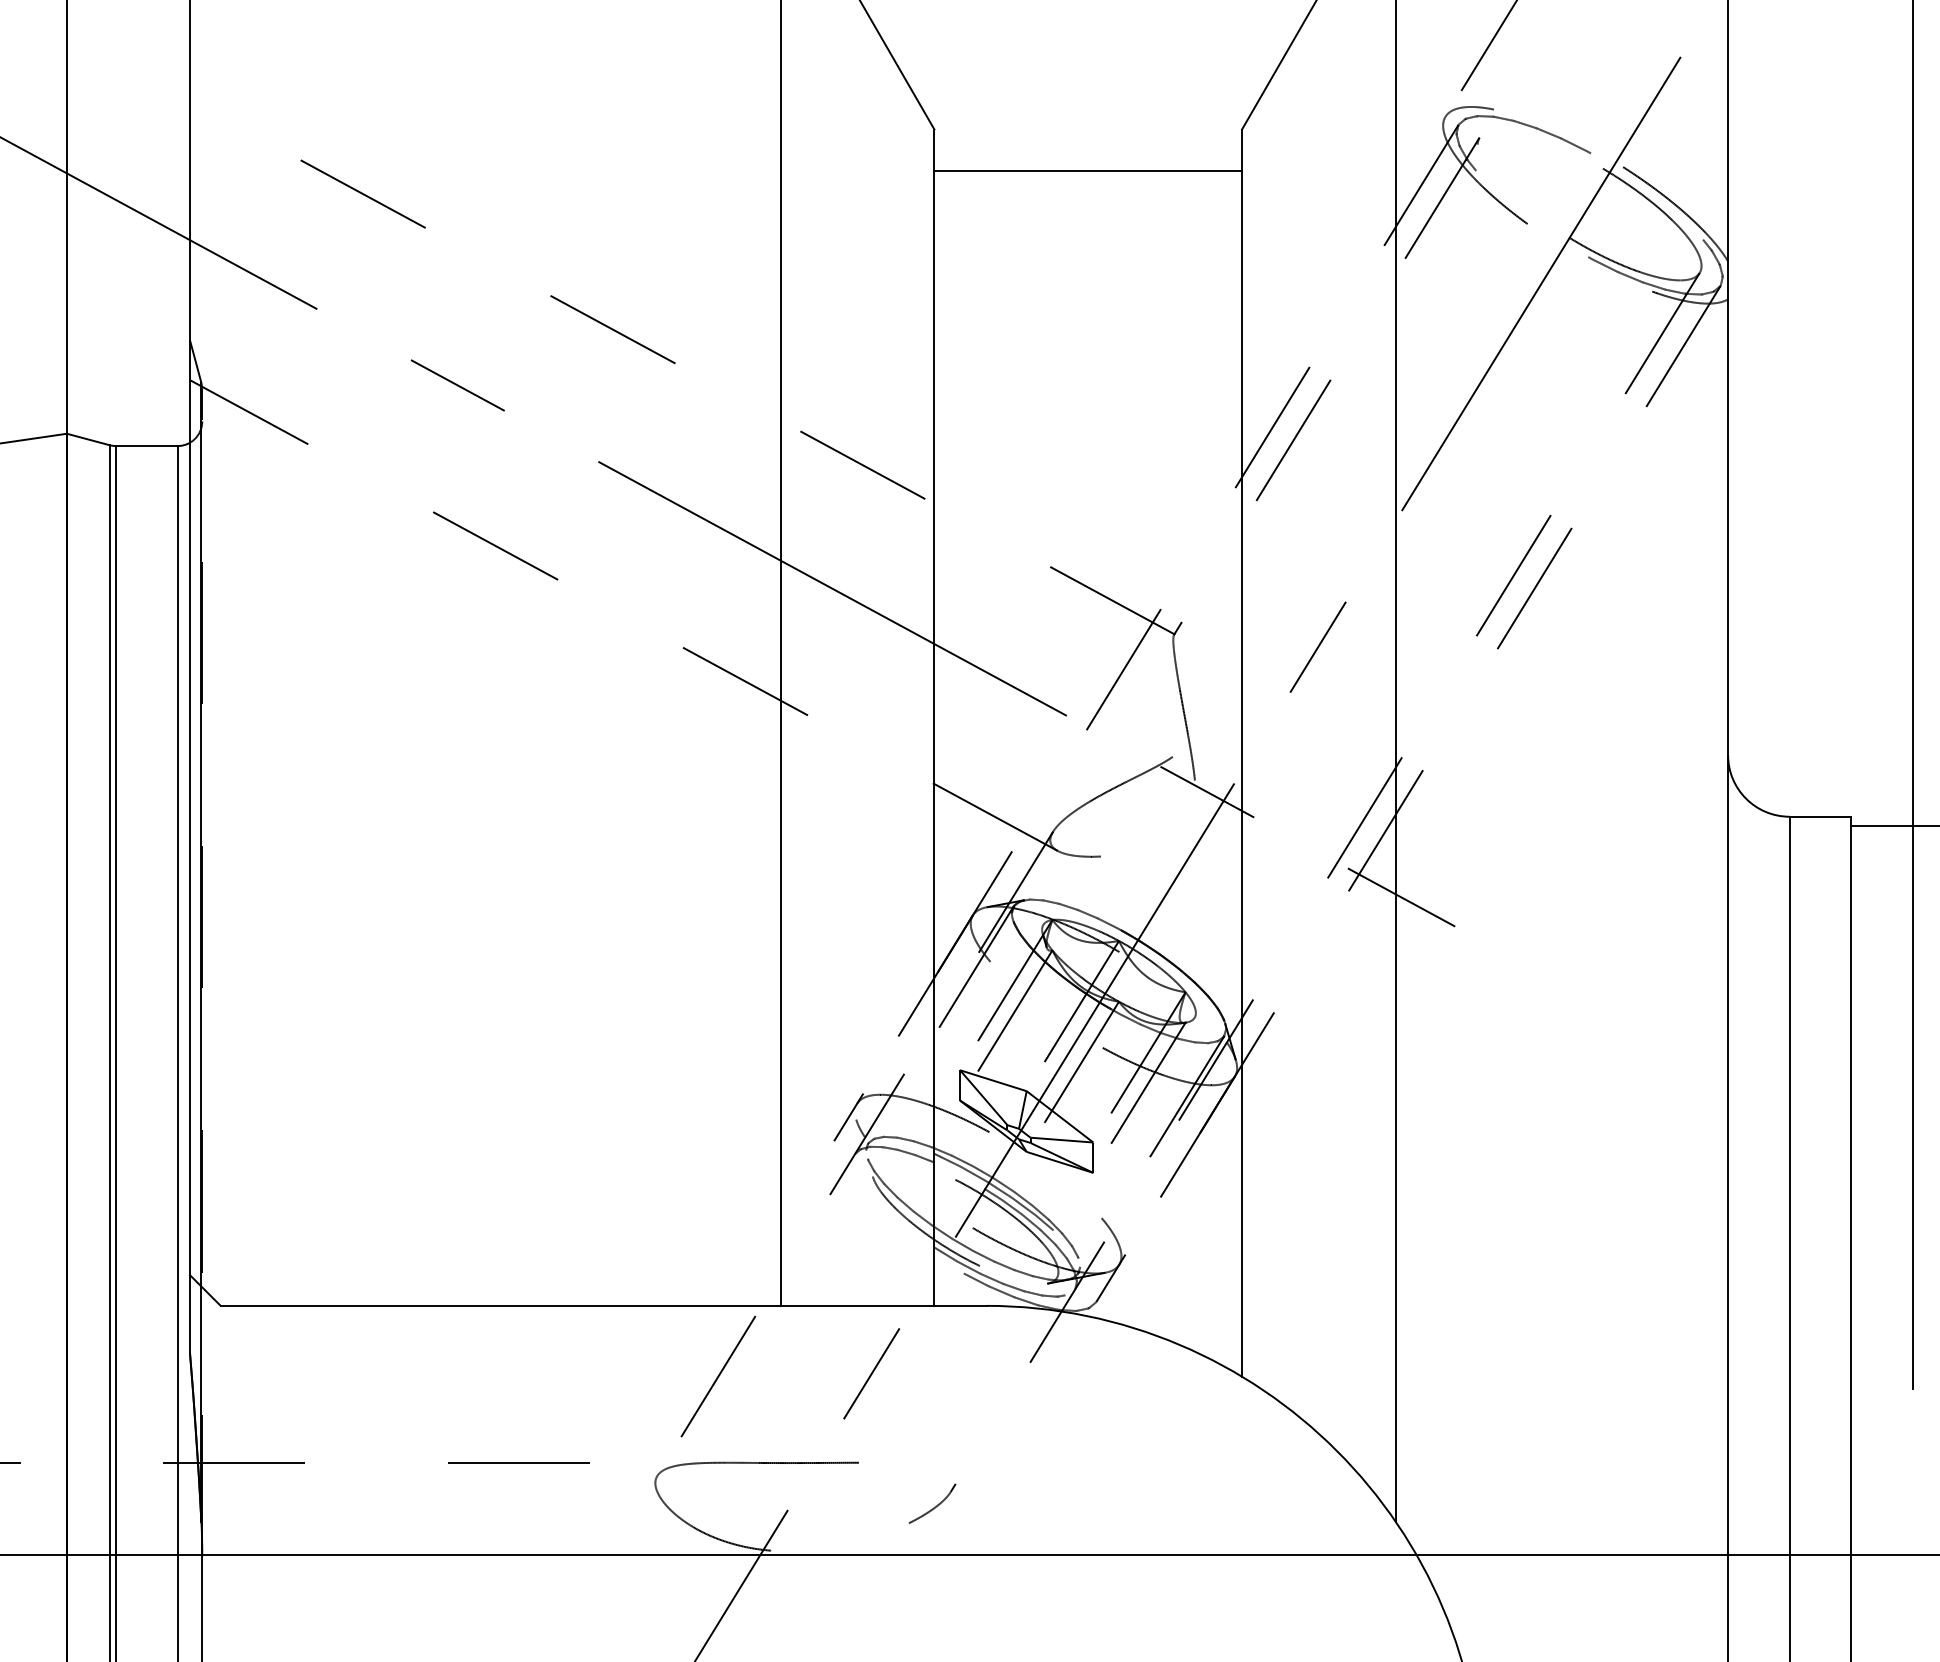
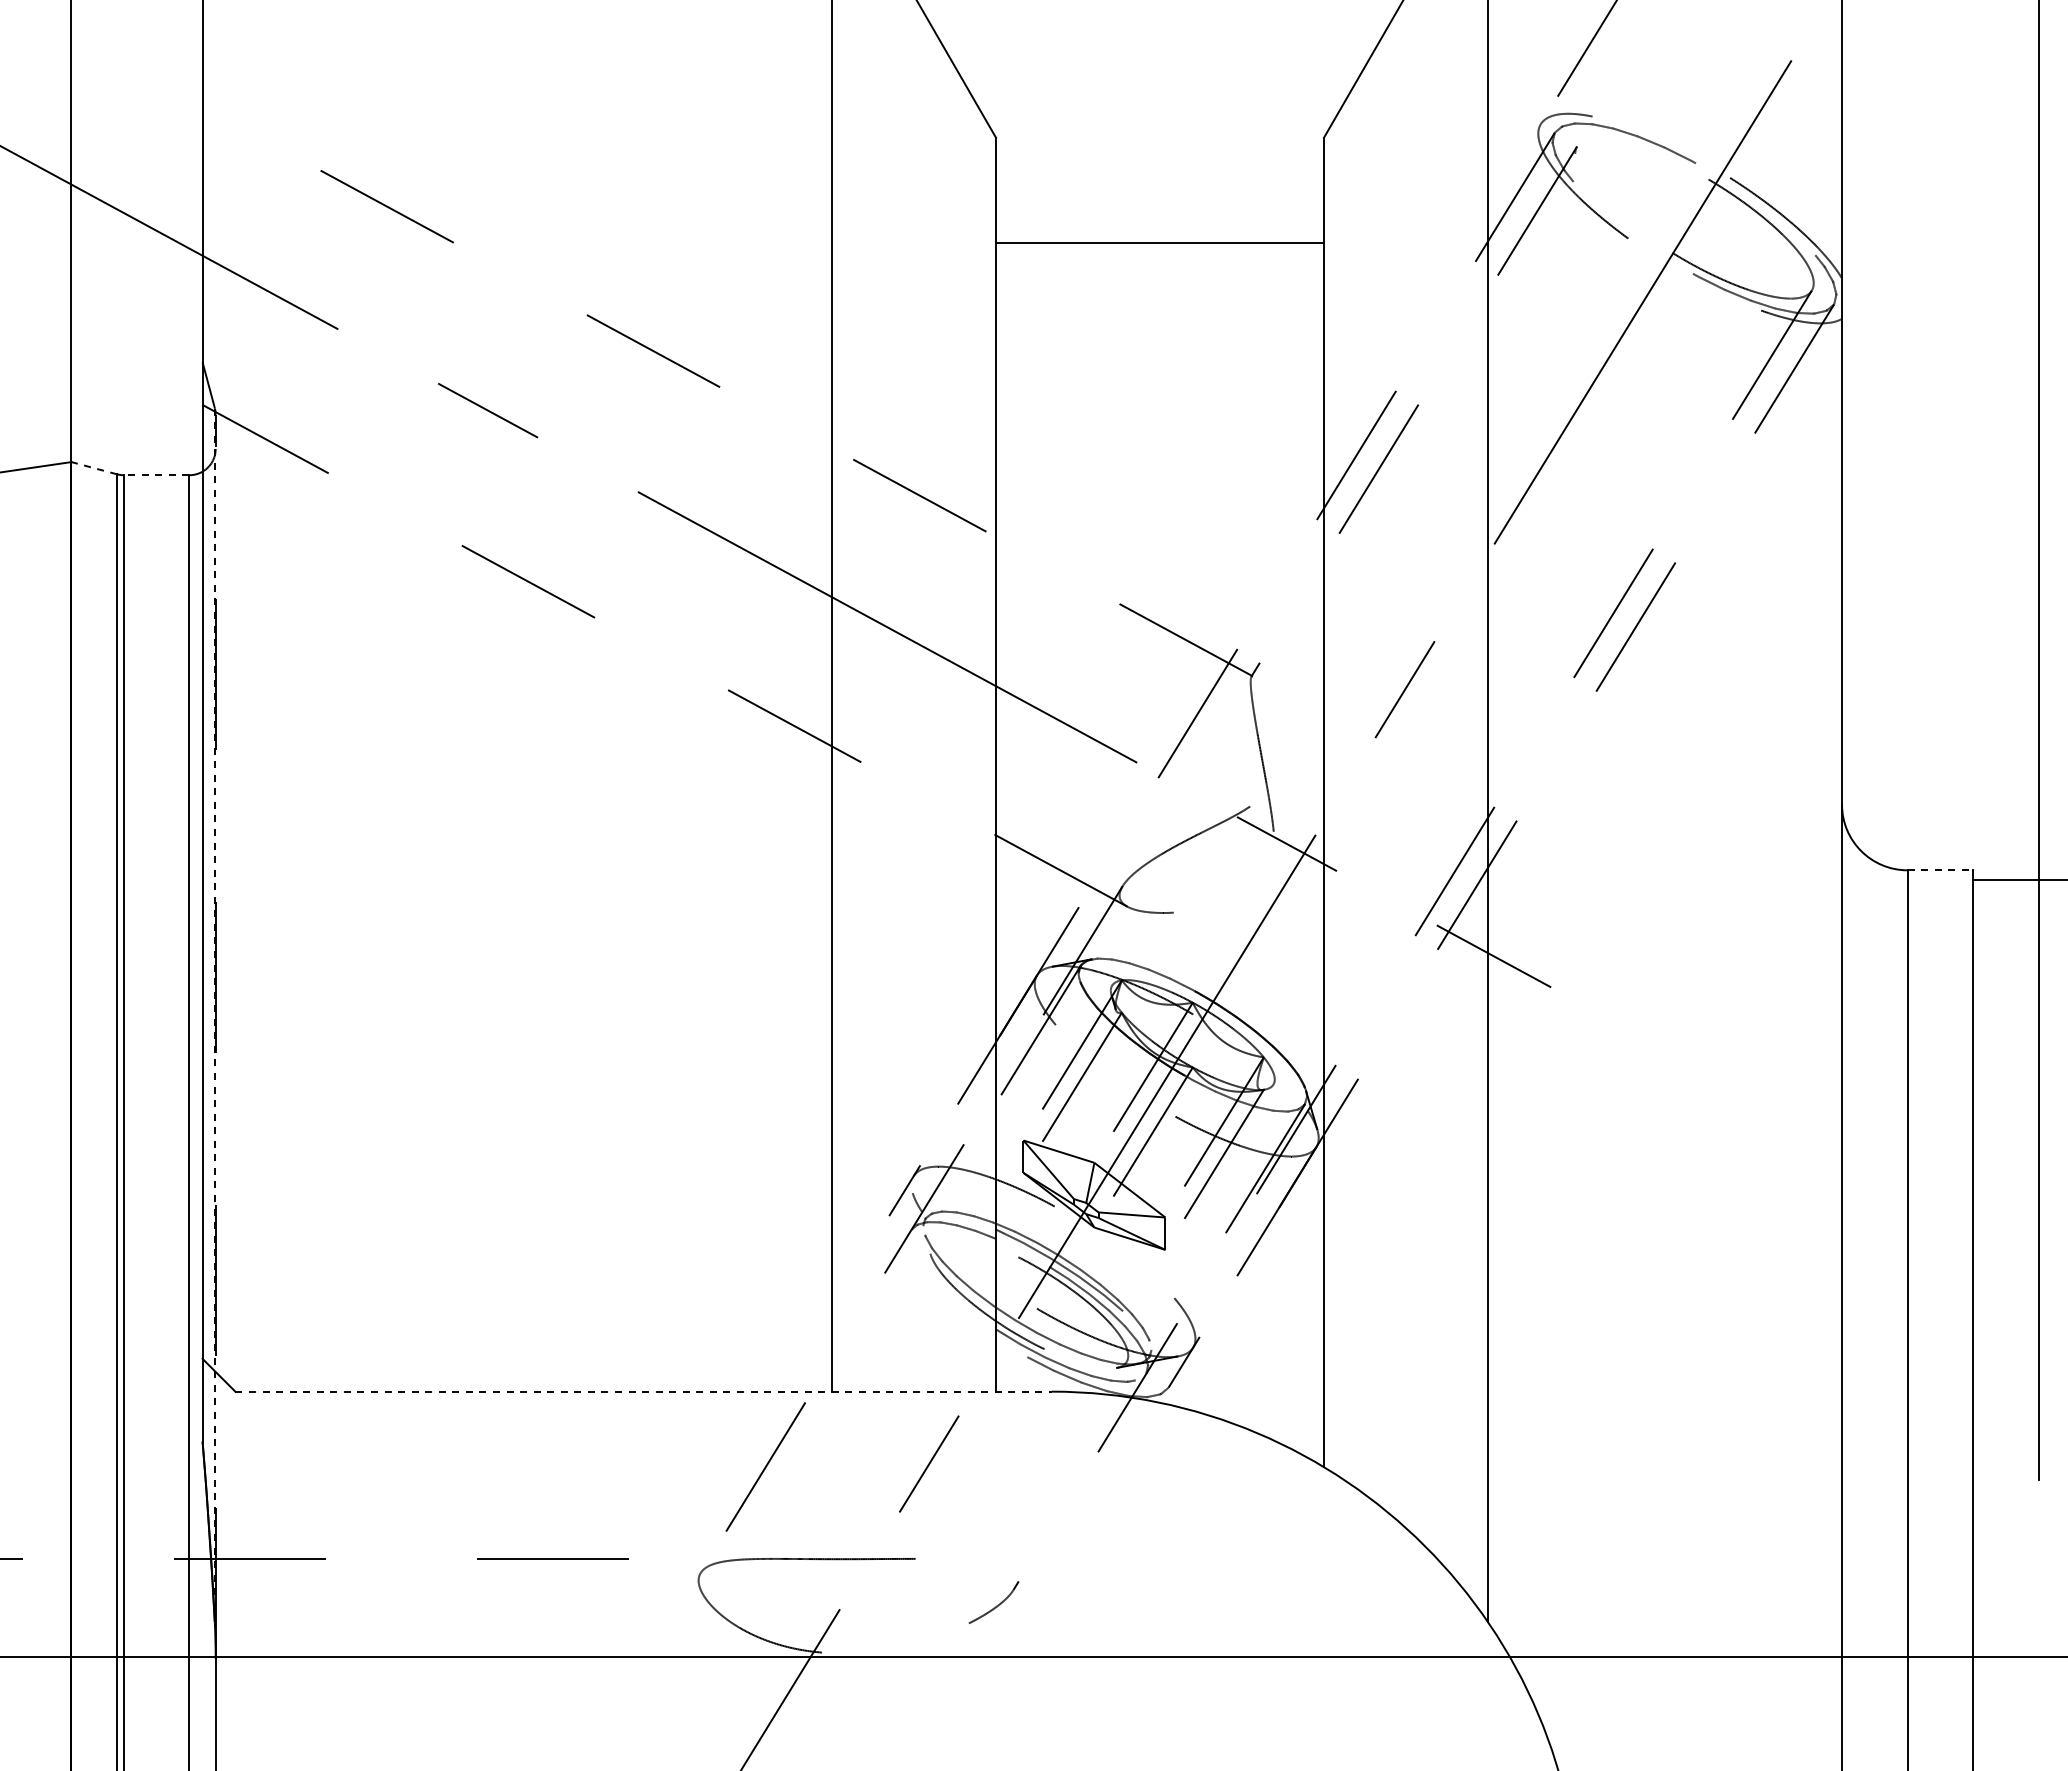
line: (1087, 170) -> (1159, 242), moved
line: (88, 439) -> (94, 468), solid -> dashed
line: (146, 446) -> (156, 475), solid -> dashed
line: (1820, 816) -> (1940, 870), solid -> dashed
line: (201, 952) -> (214, 1014), solid -> dashed
line: (604, 1305) -> (644, 1391), solid -> dashed

